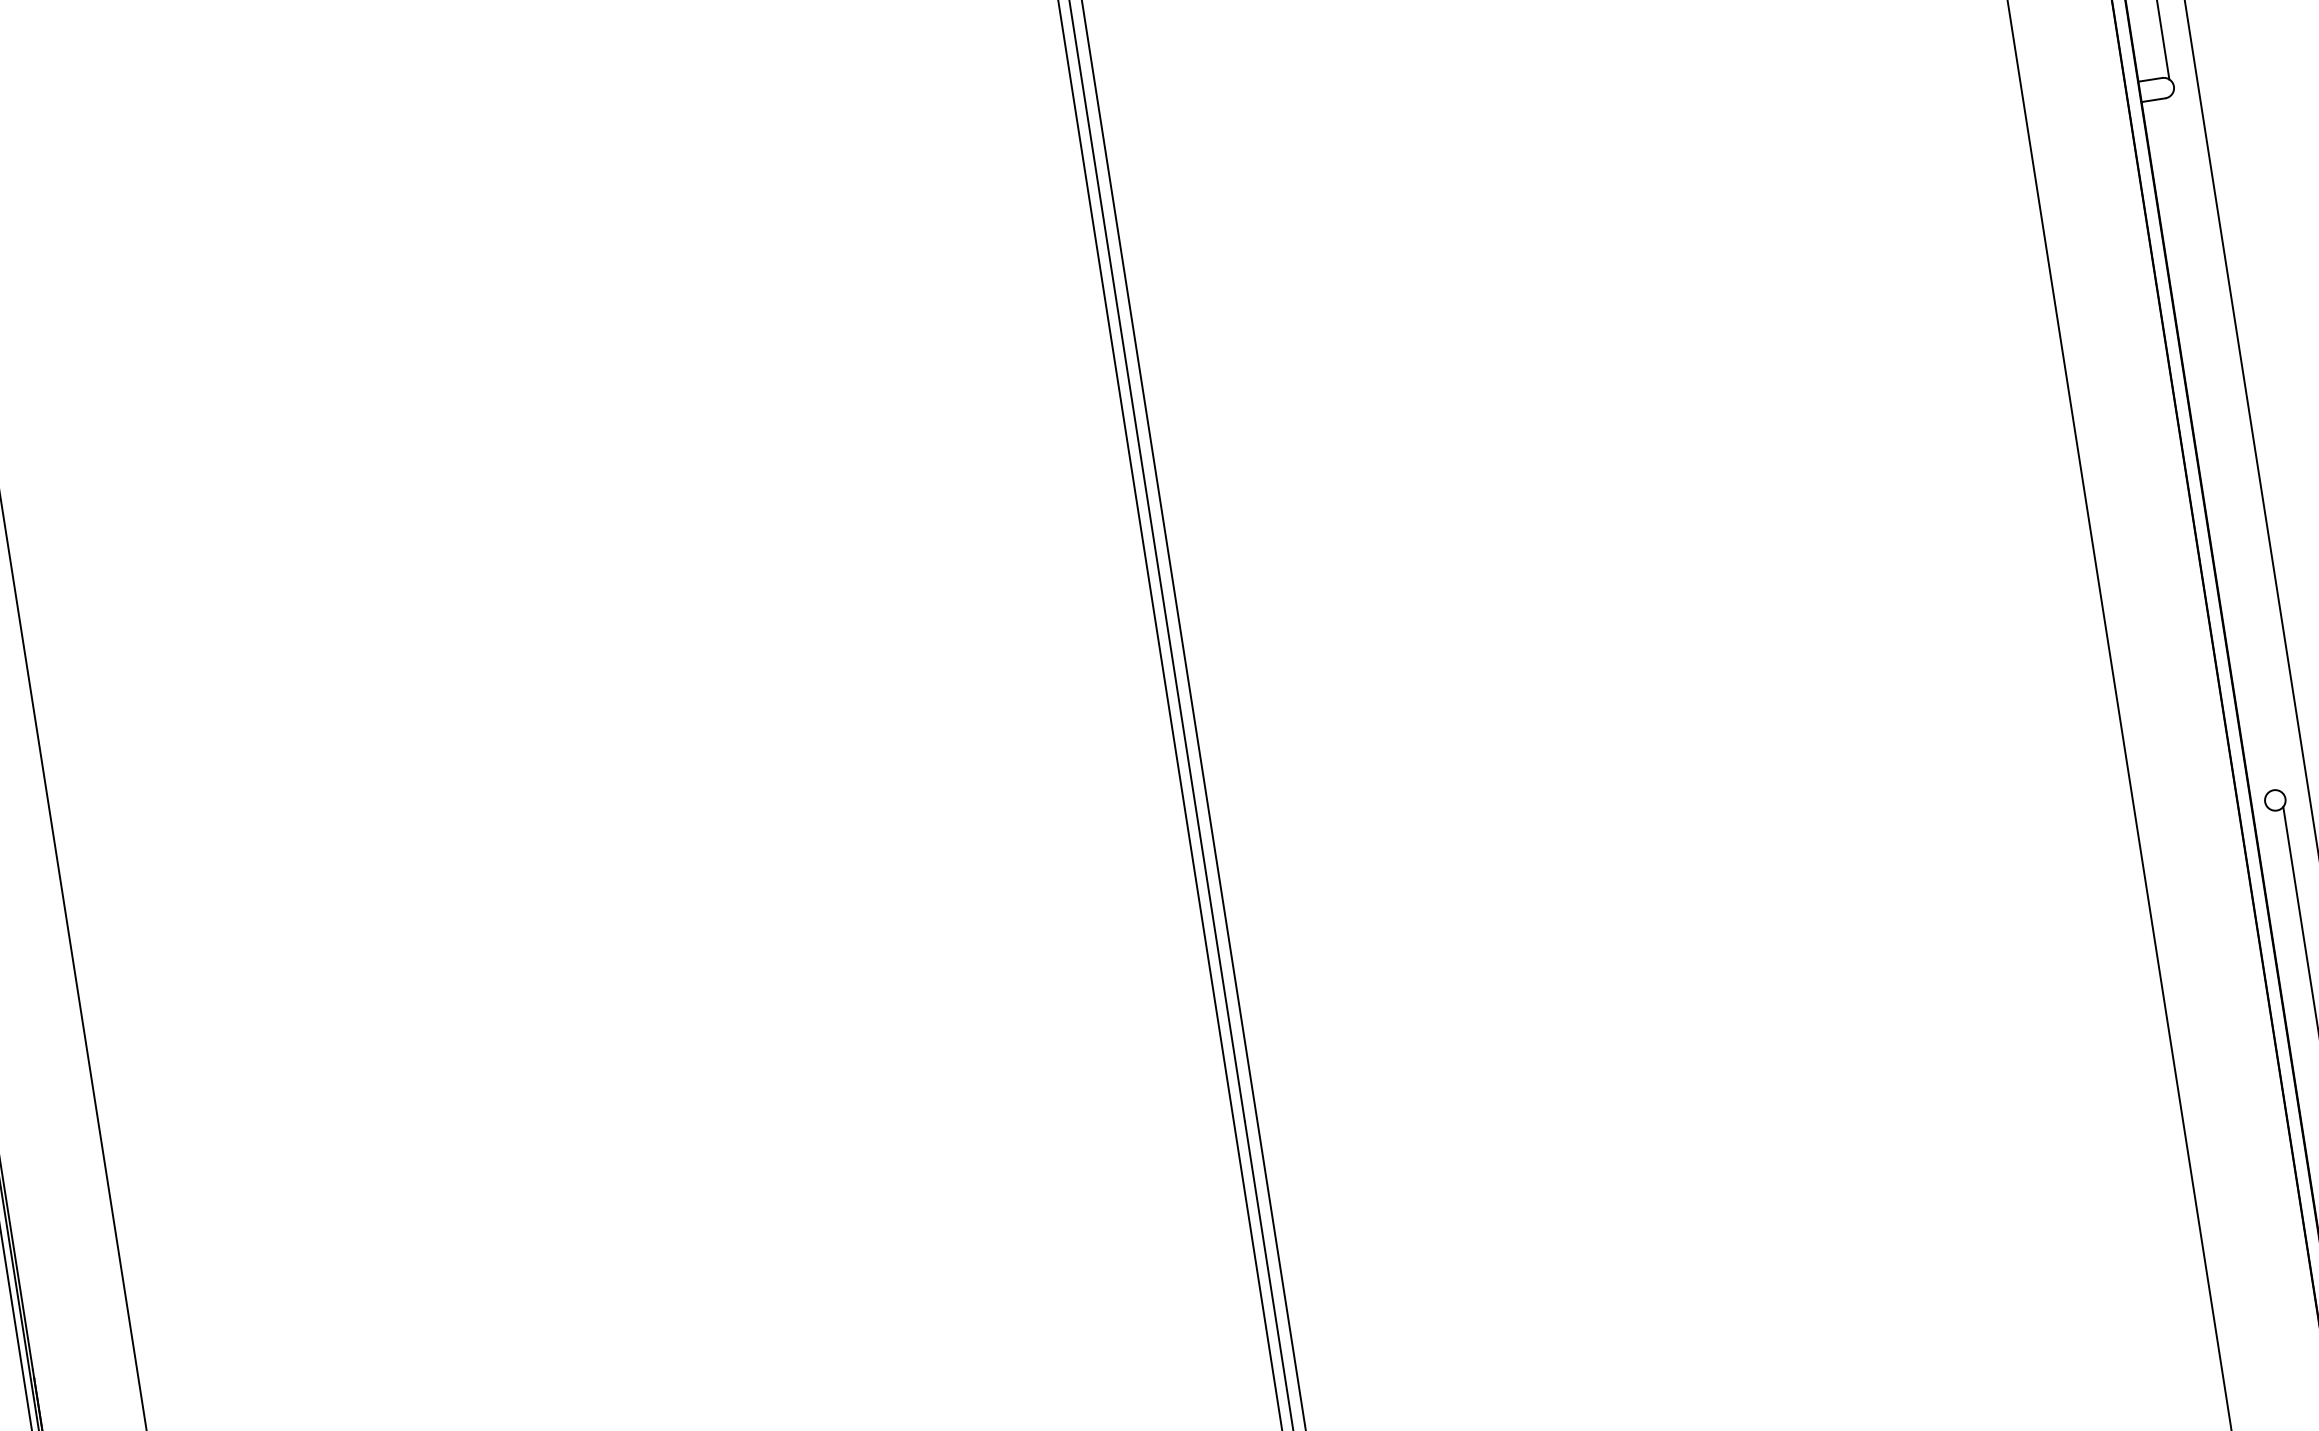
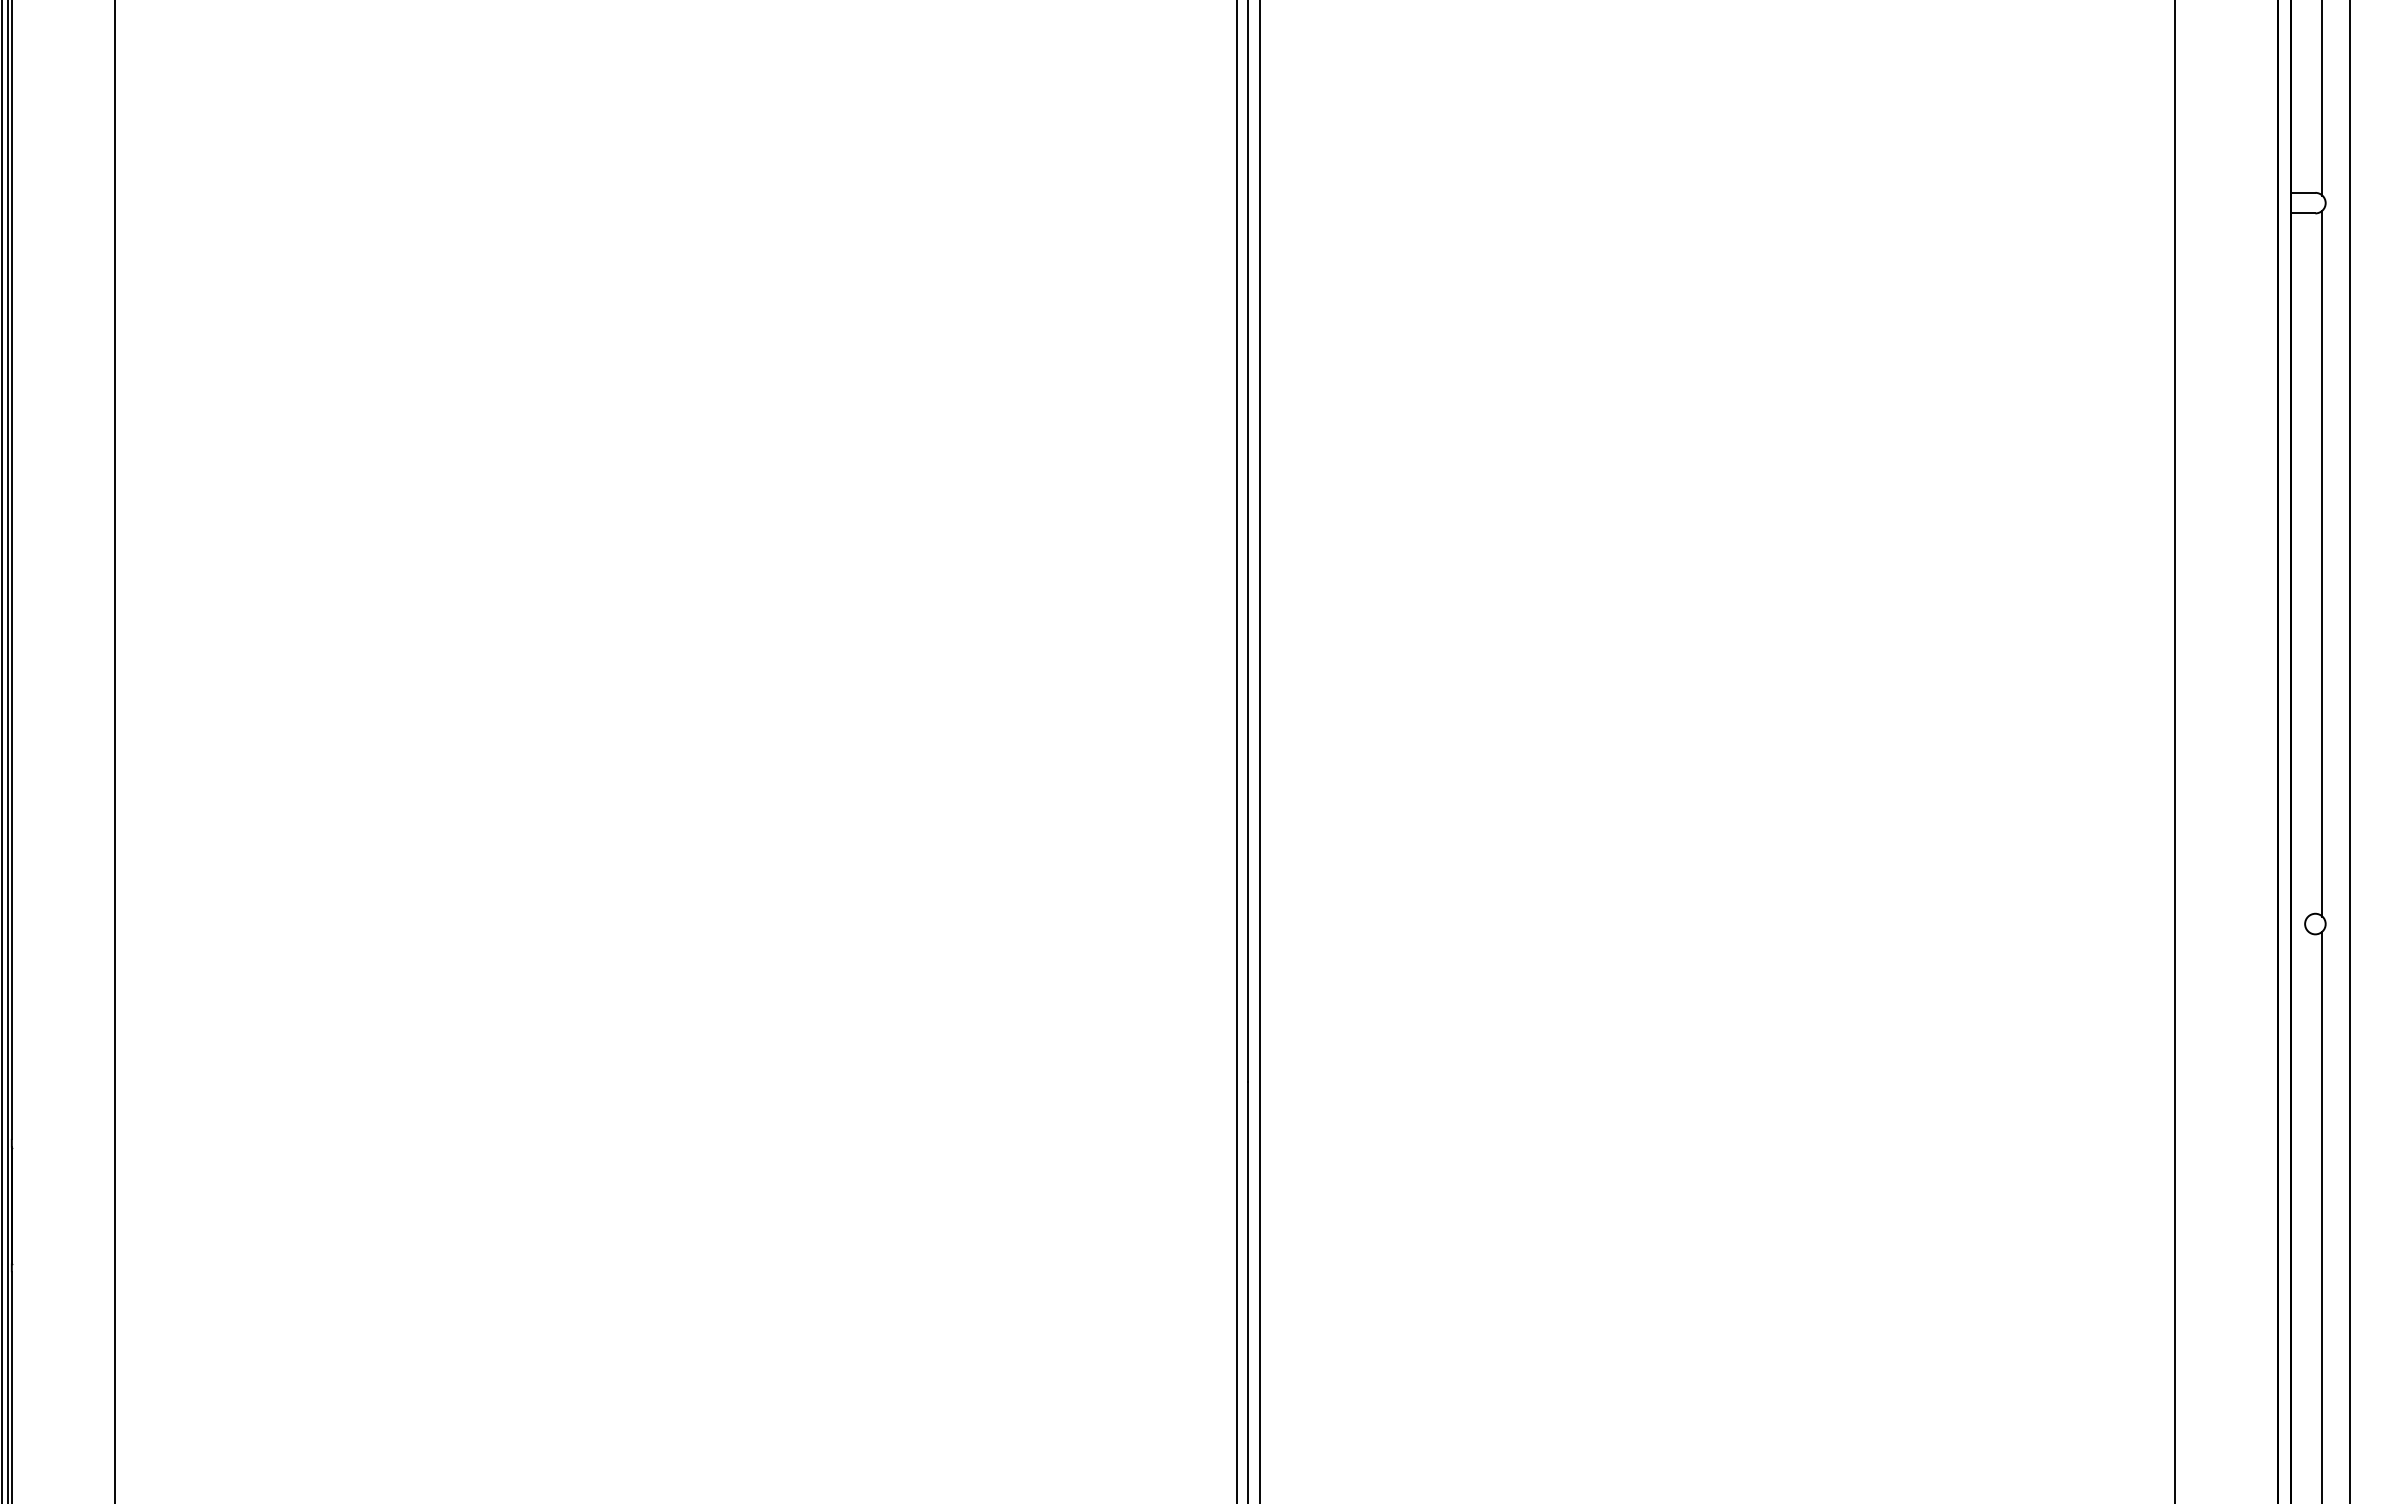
line: (2226, 443) -> (2322, 563), added

